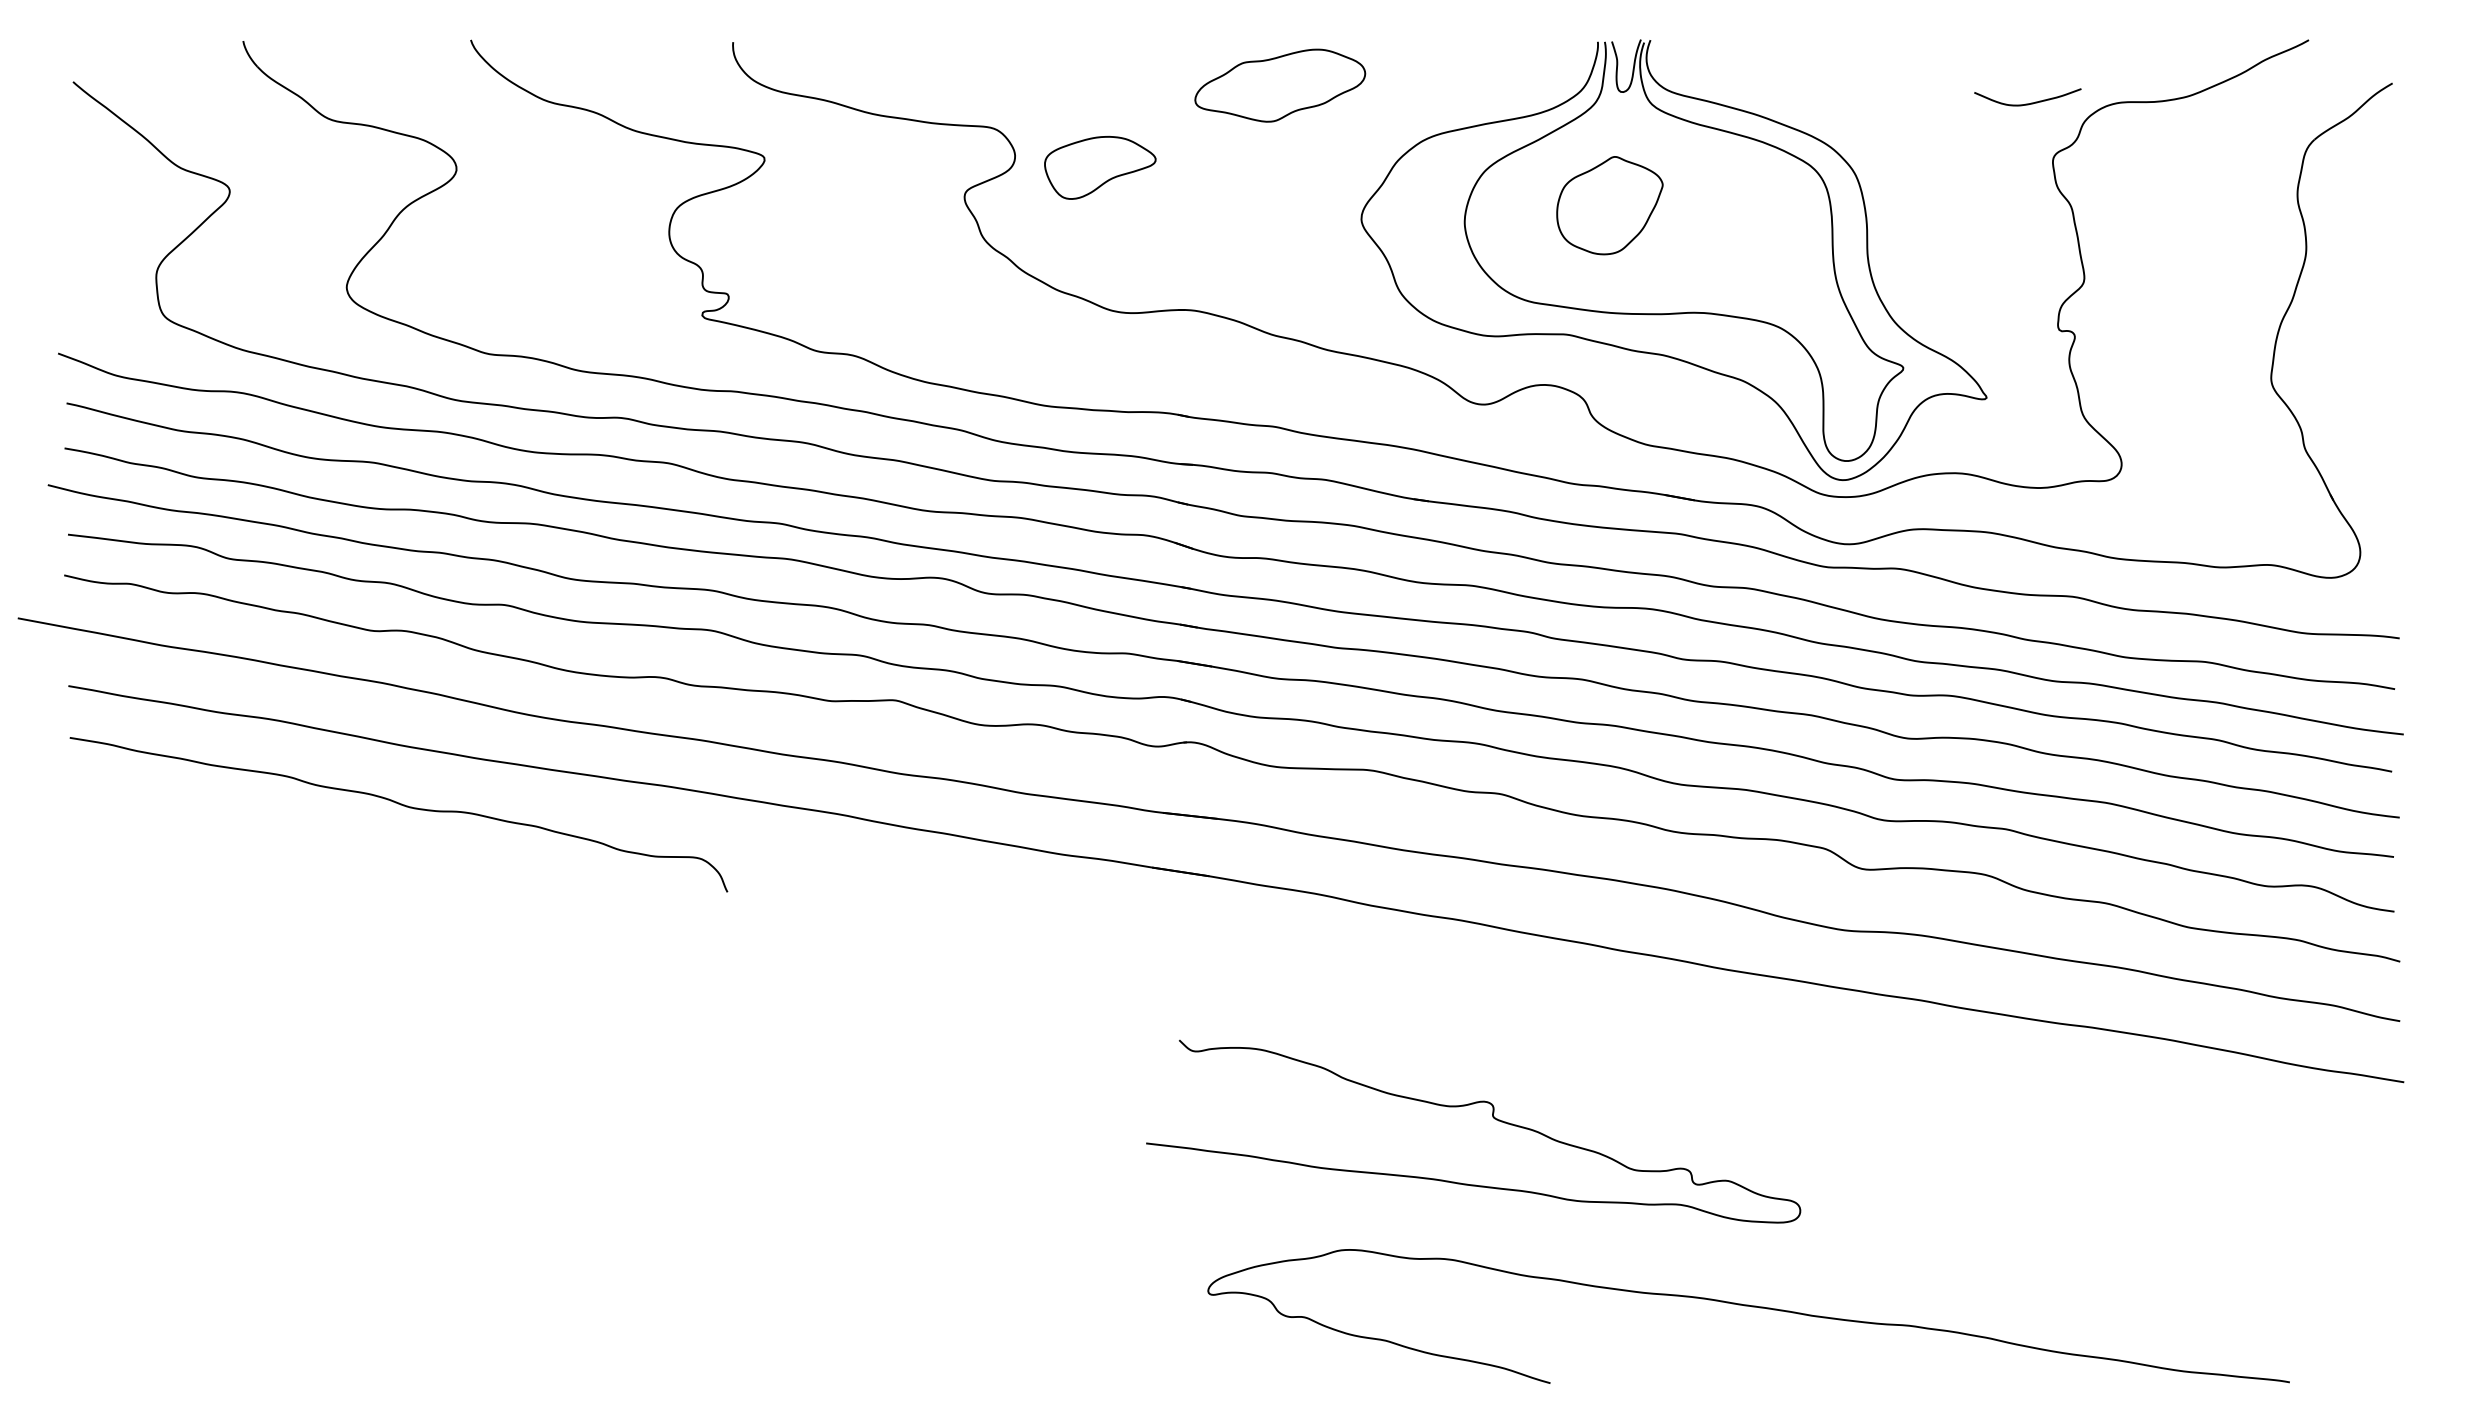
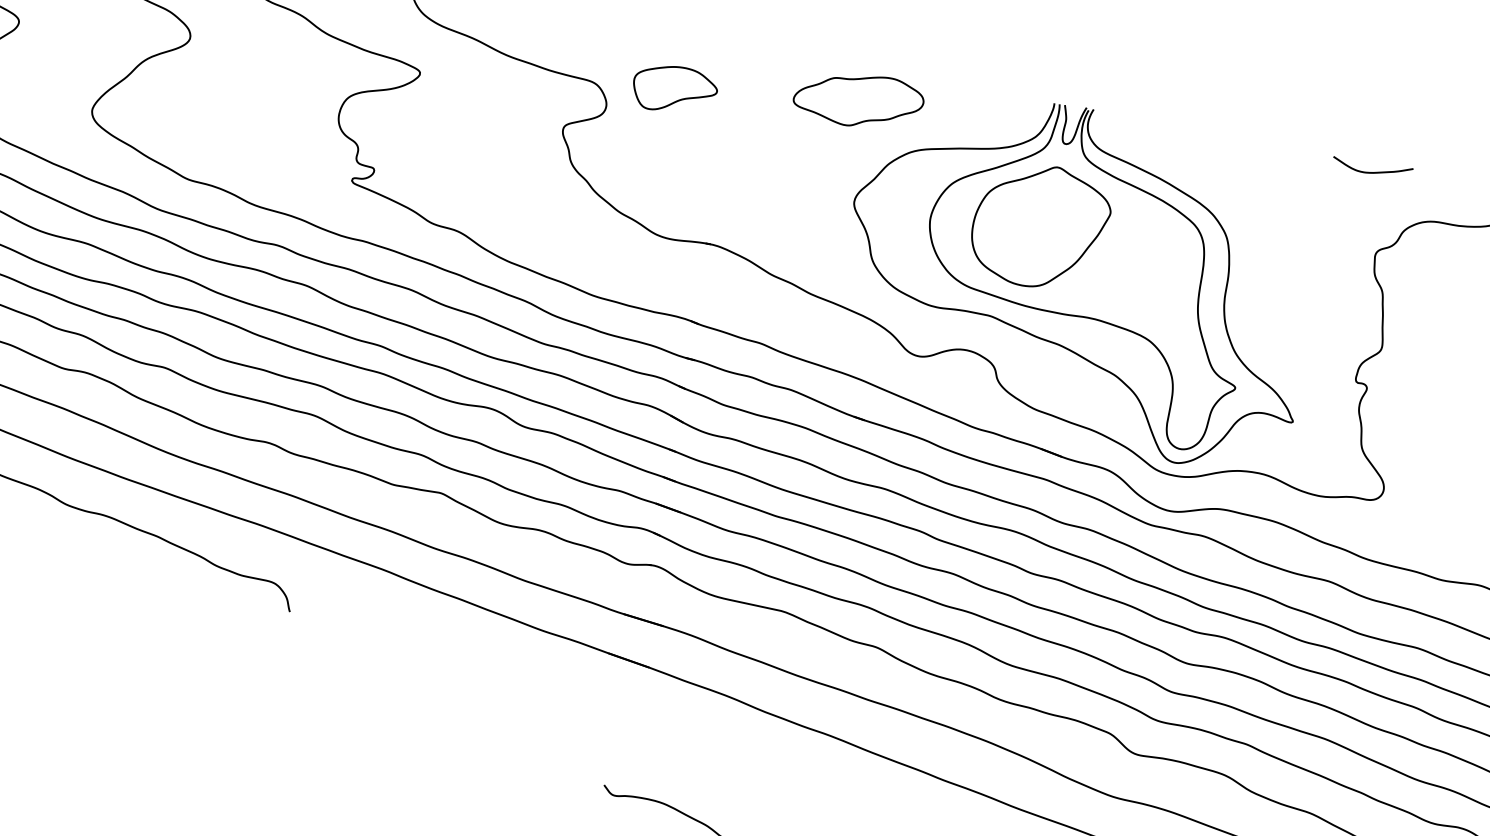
part: (1280, 85) -> (858, 99), moved
curve: (2027, 103) -> (1371, 172), moved
part: (1100, 167) -> (675, 89), moved
part: (1609, 205) -> (1040, 226), size x1.67

